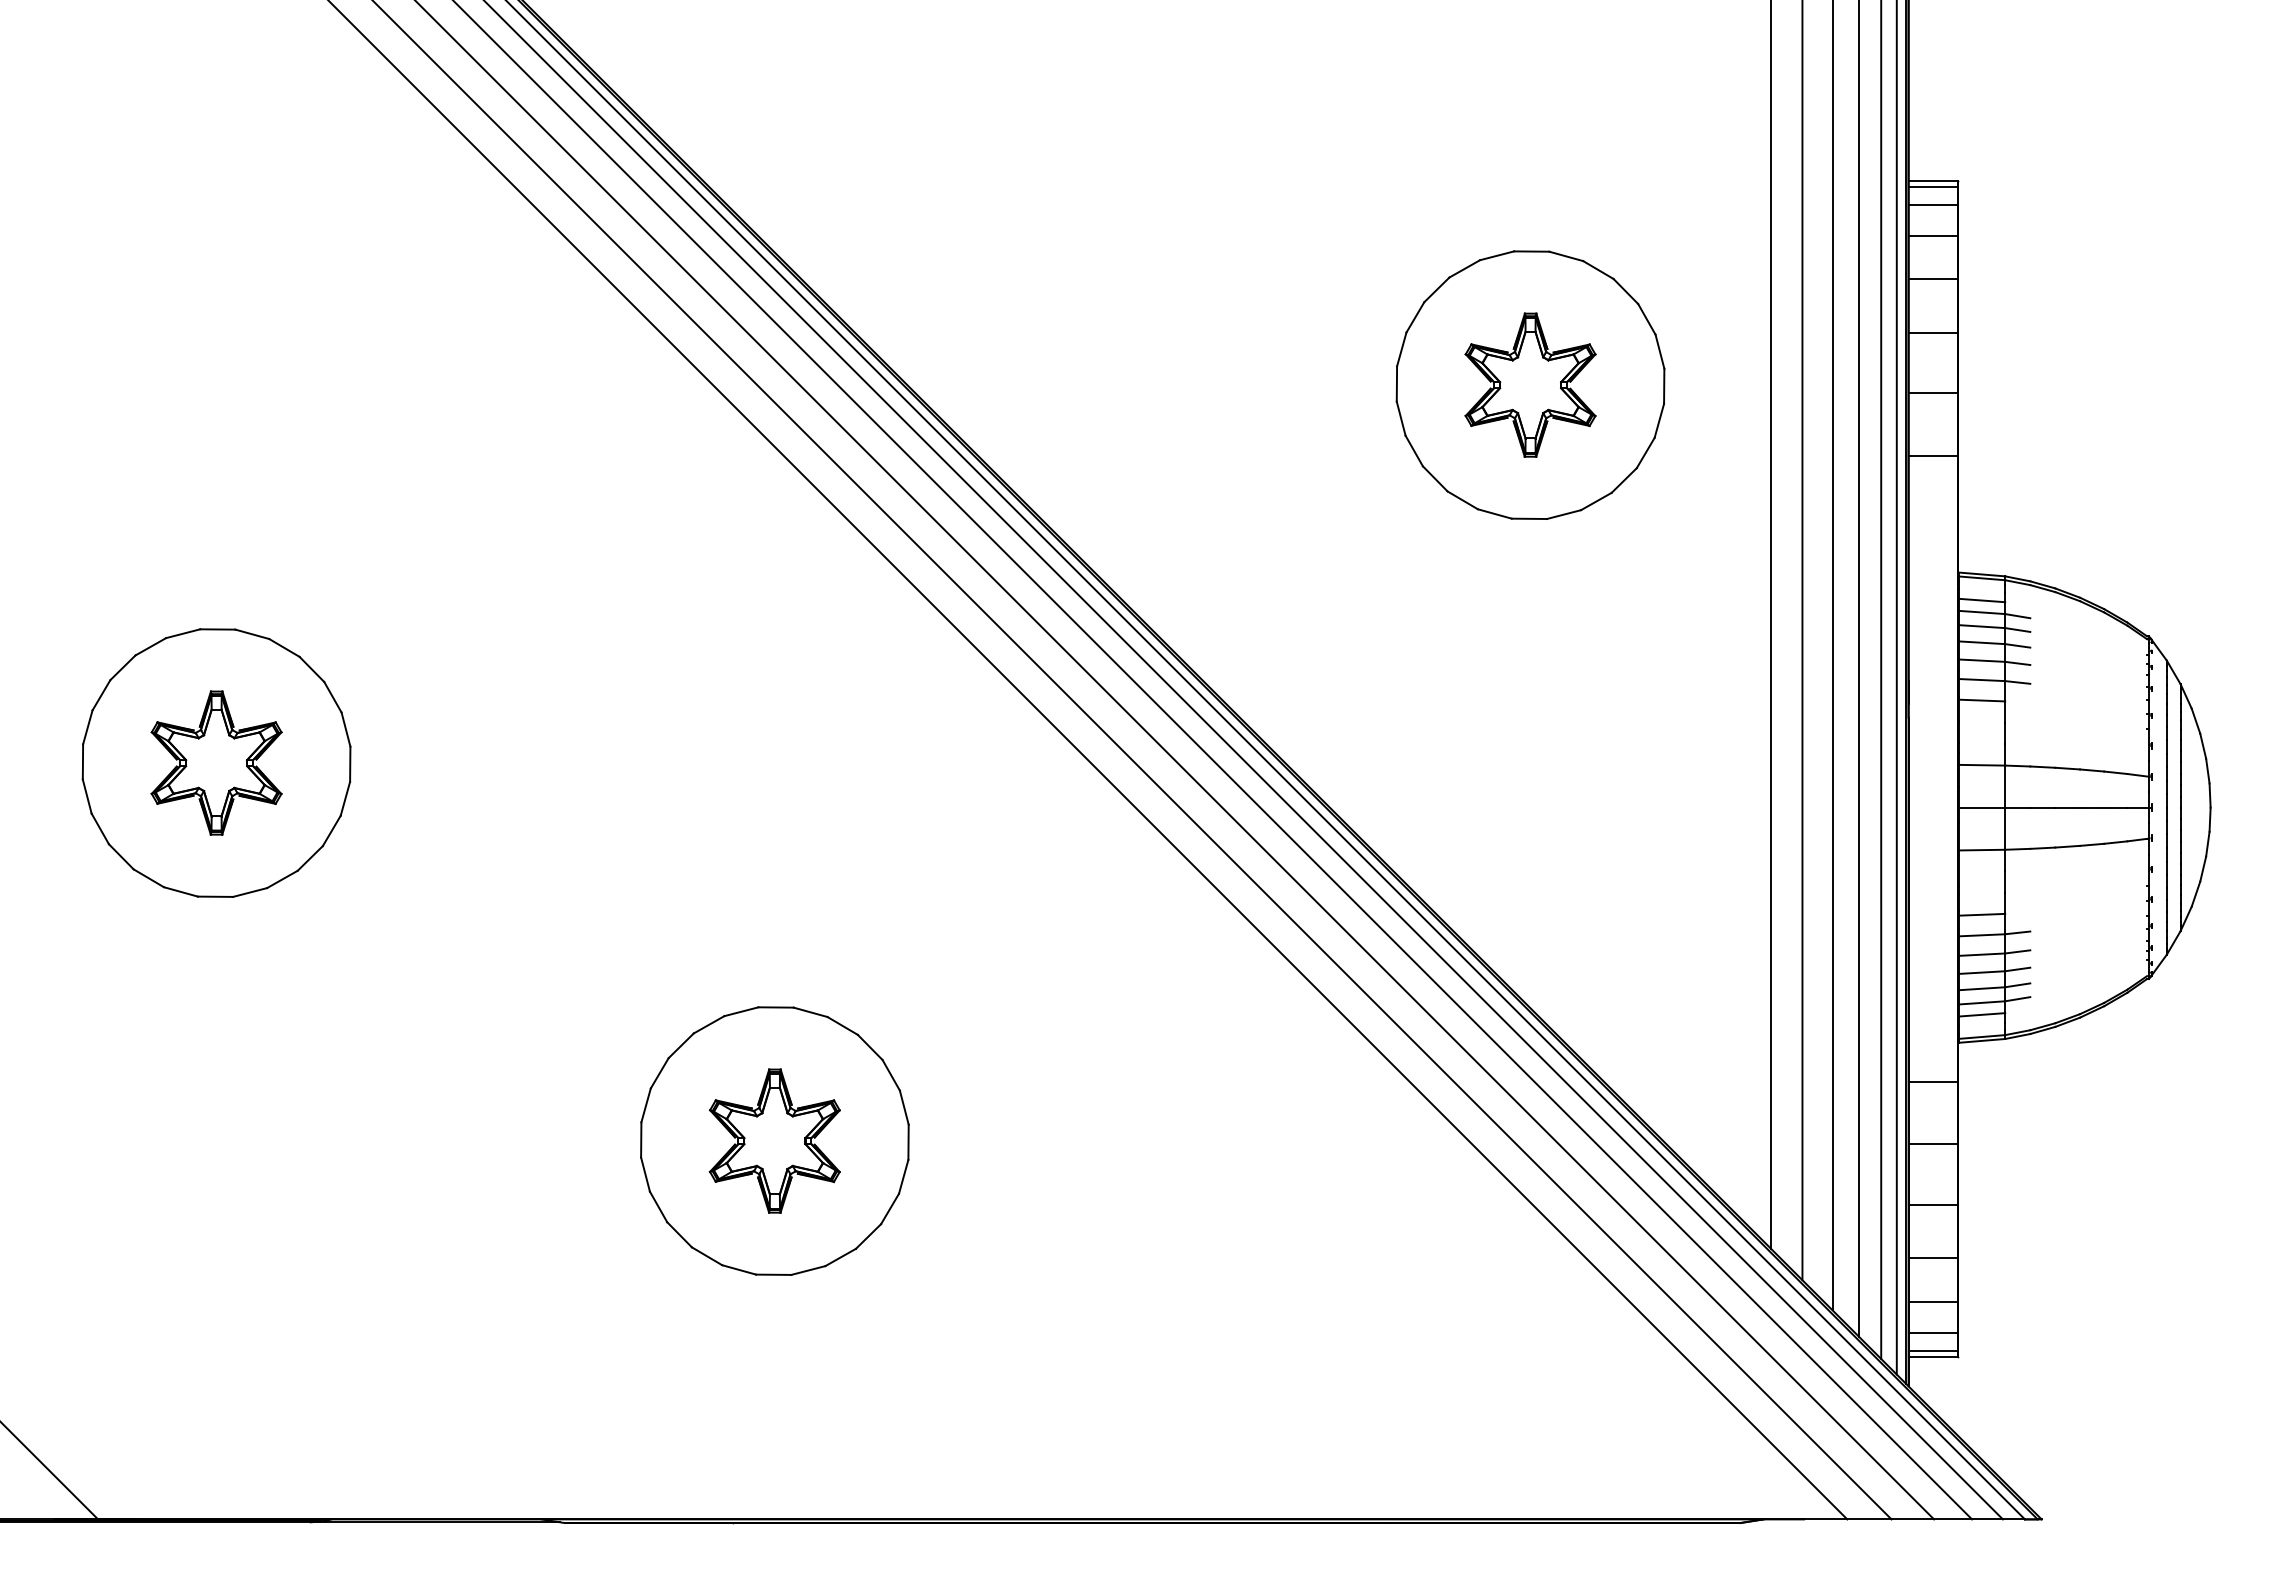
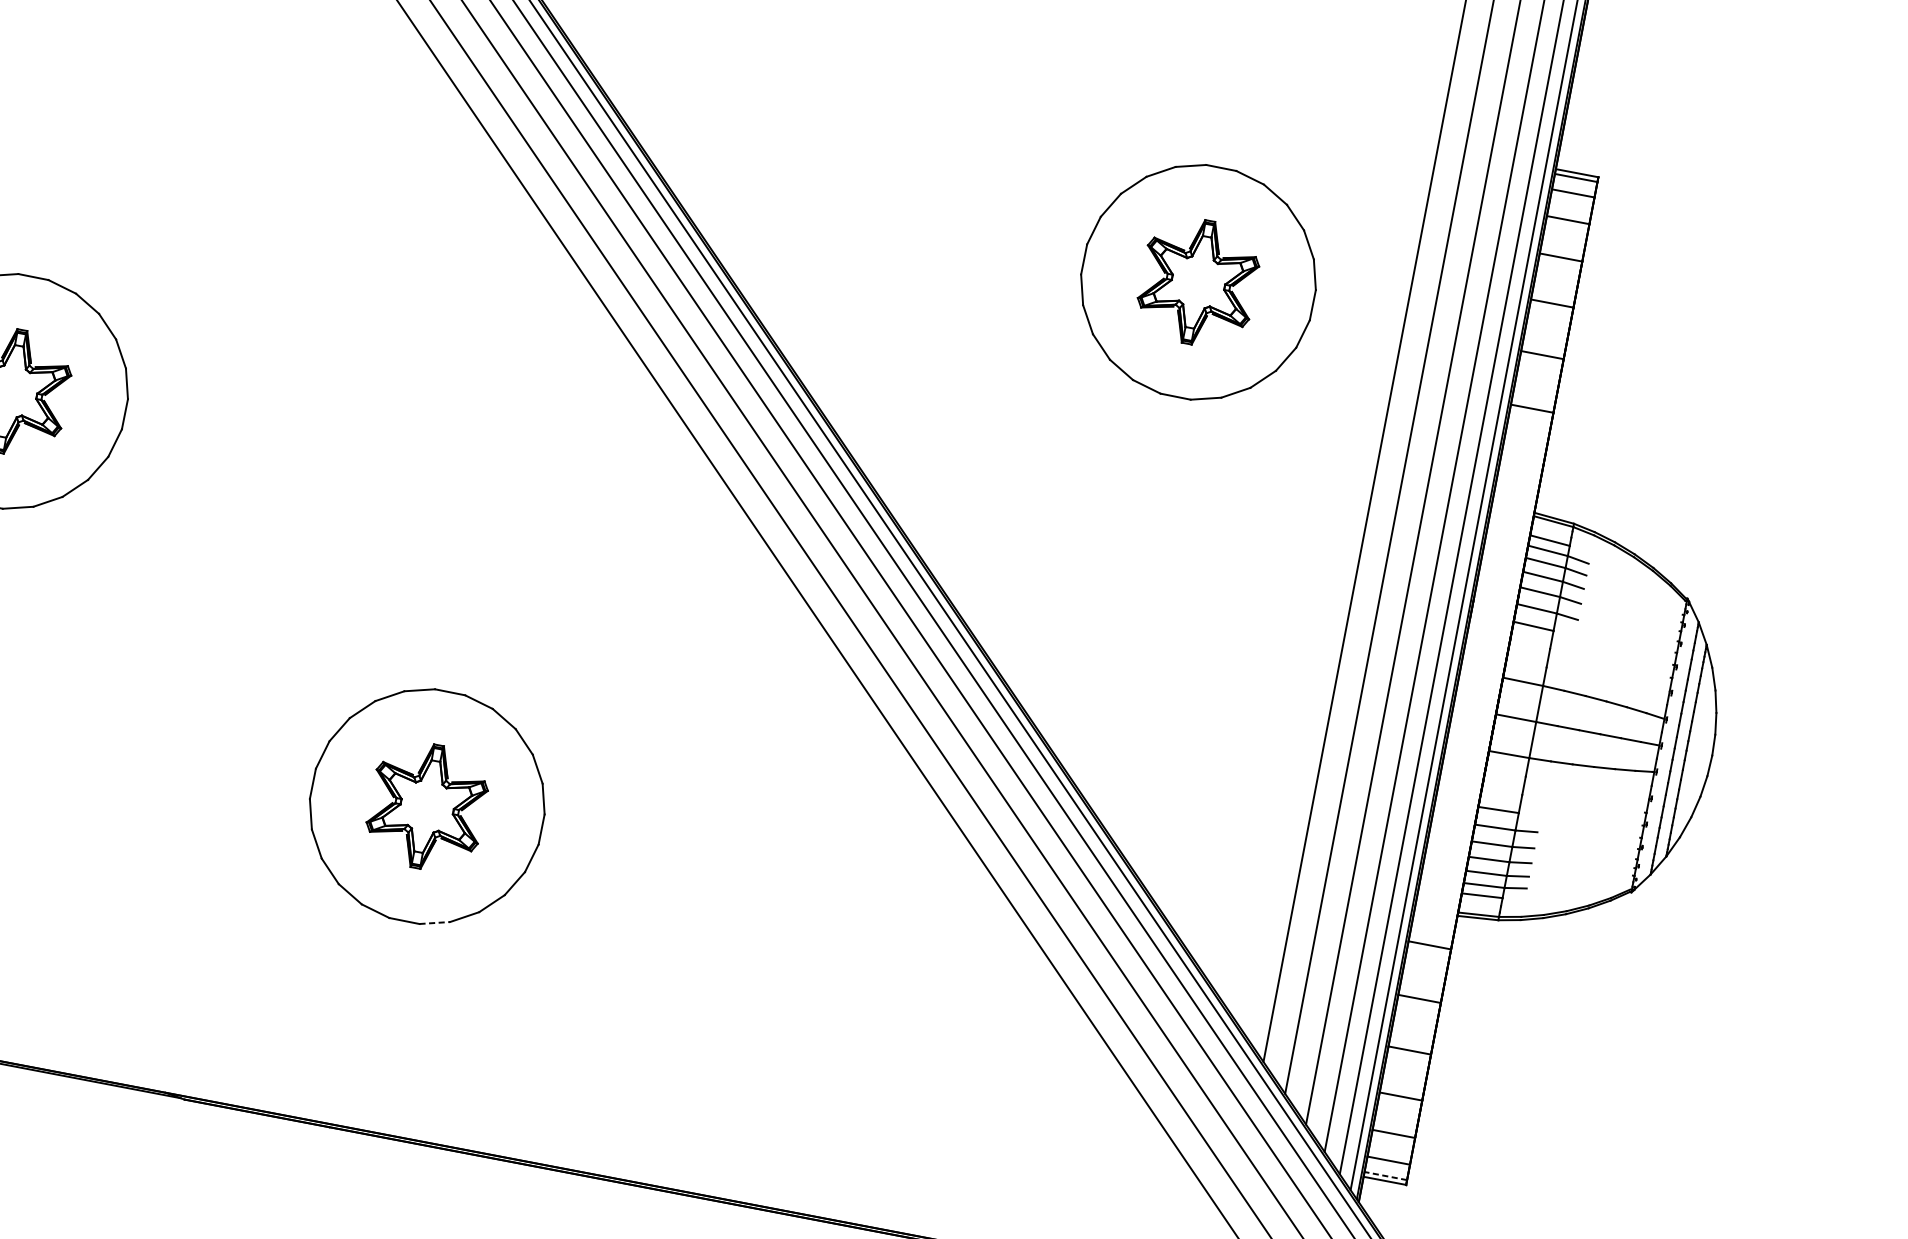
line: (808, 1270) -> (434, 923), solid -> dashed
line: (1933, 1351) -> (1385, 1176), solid -> dashed

